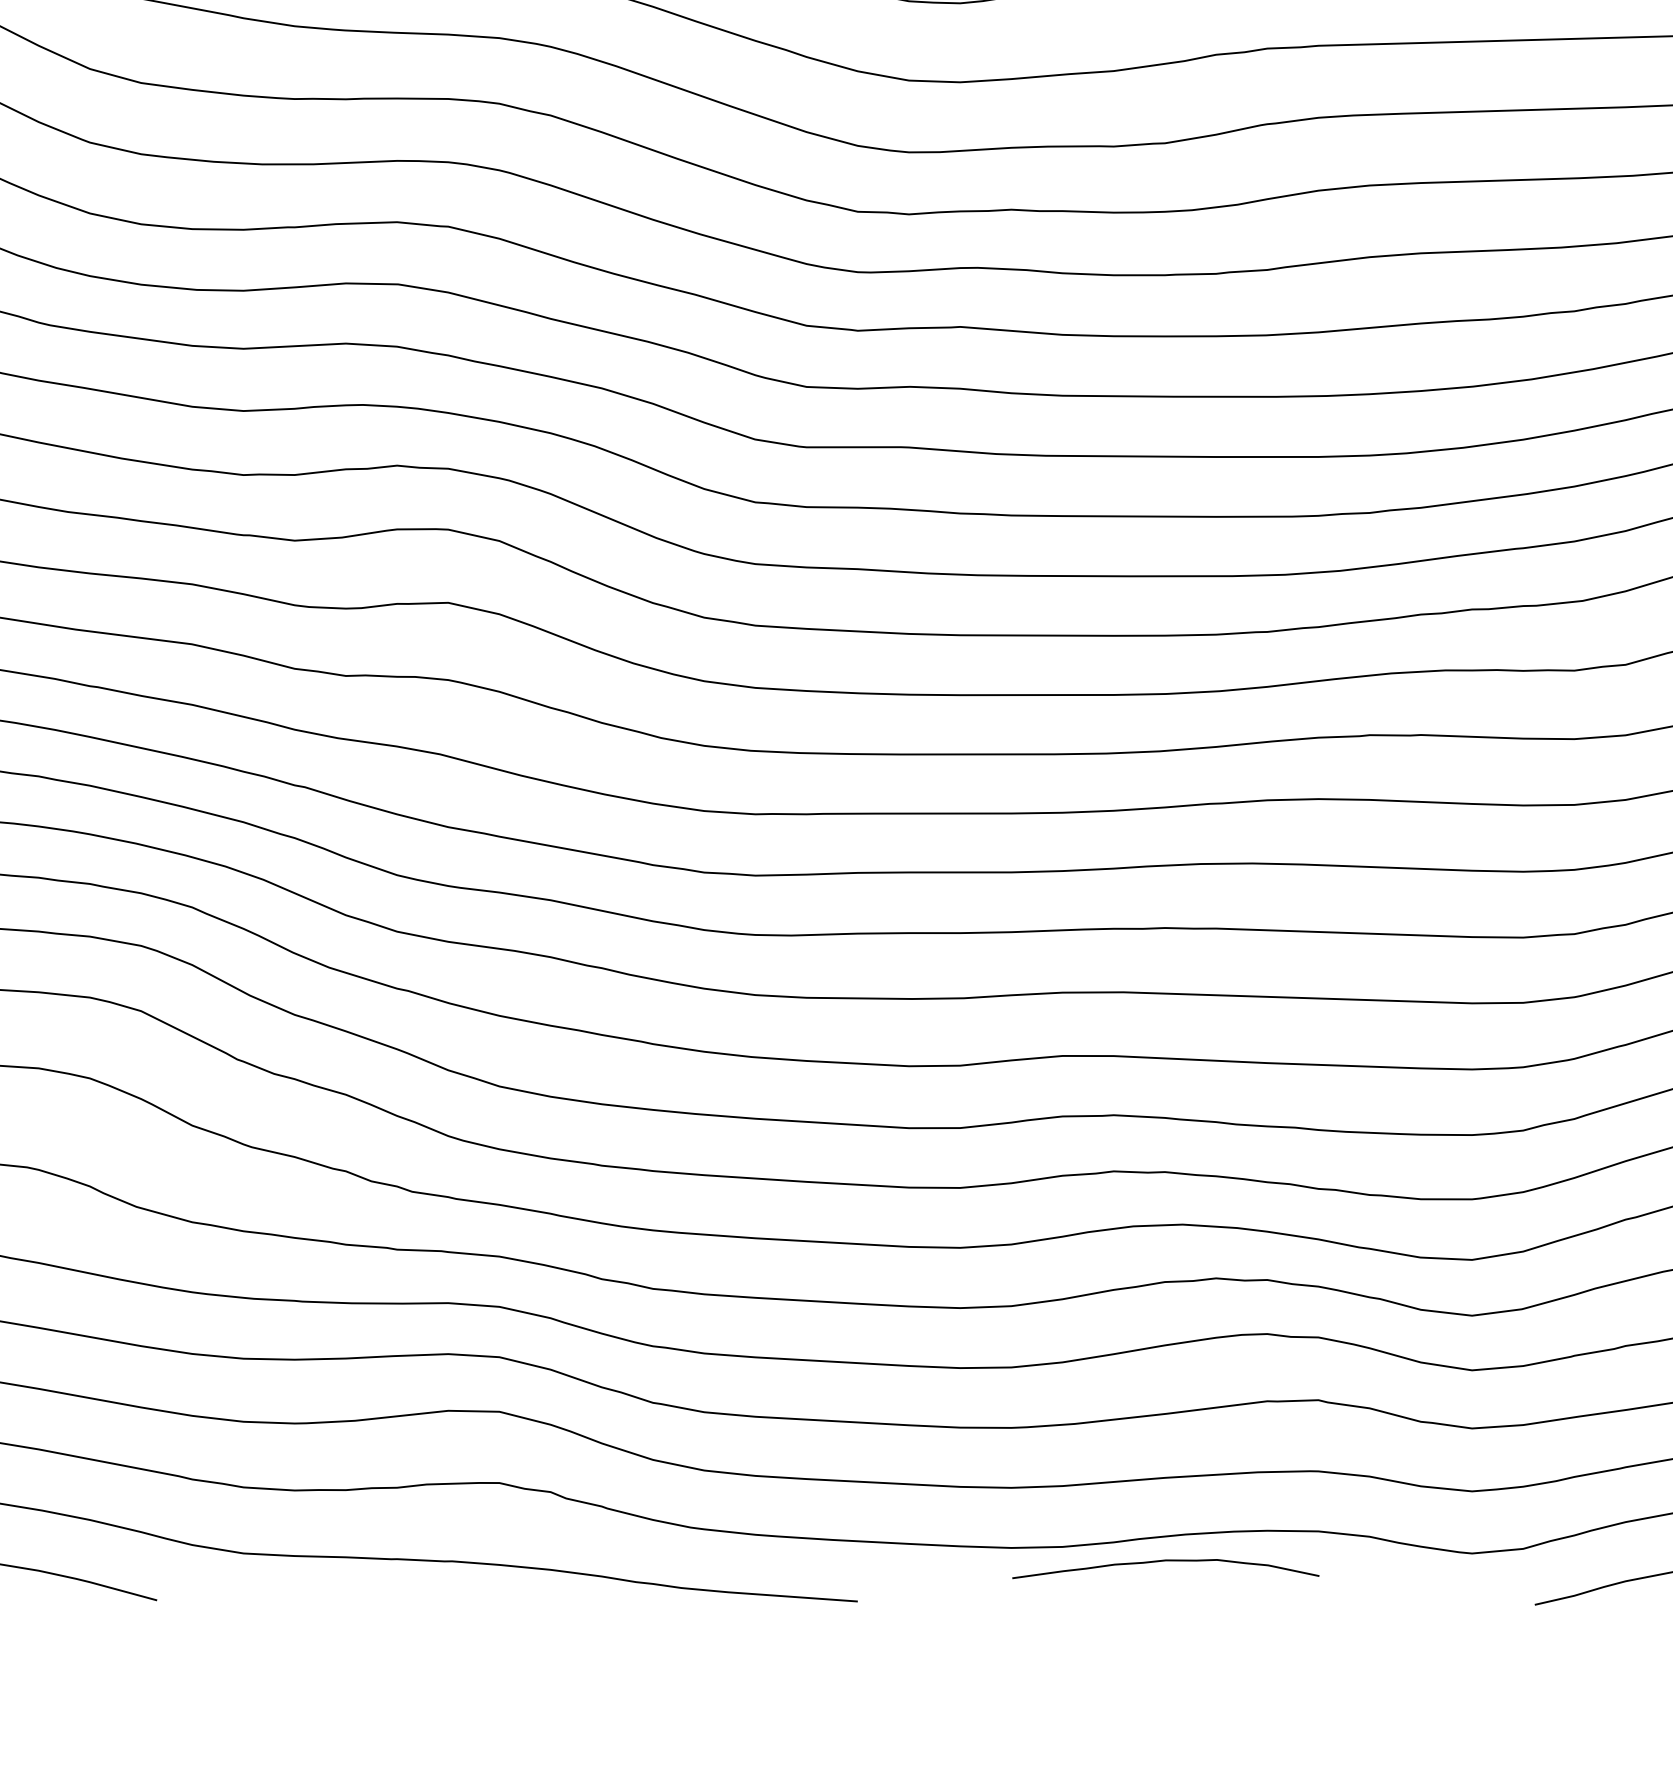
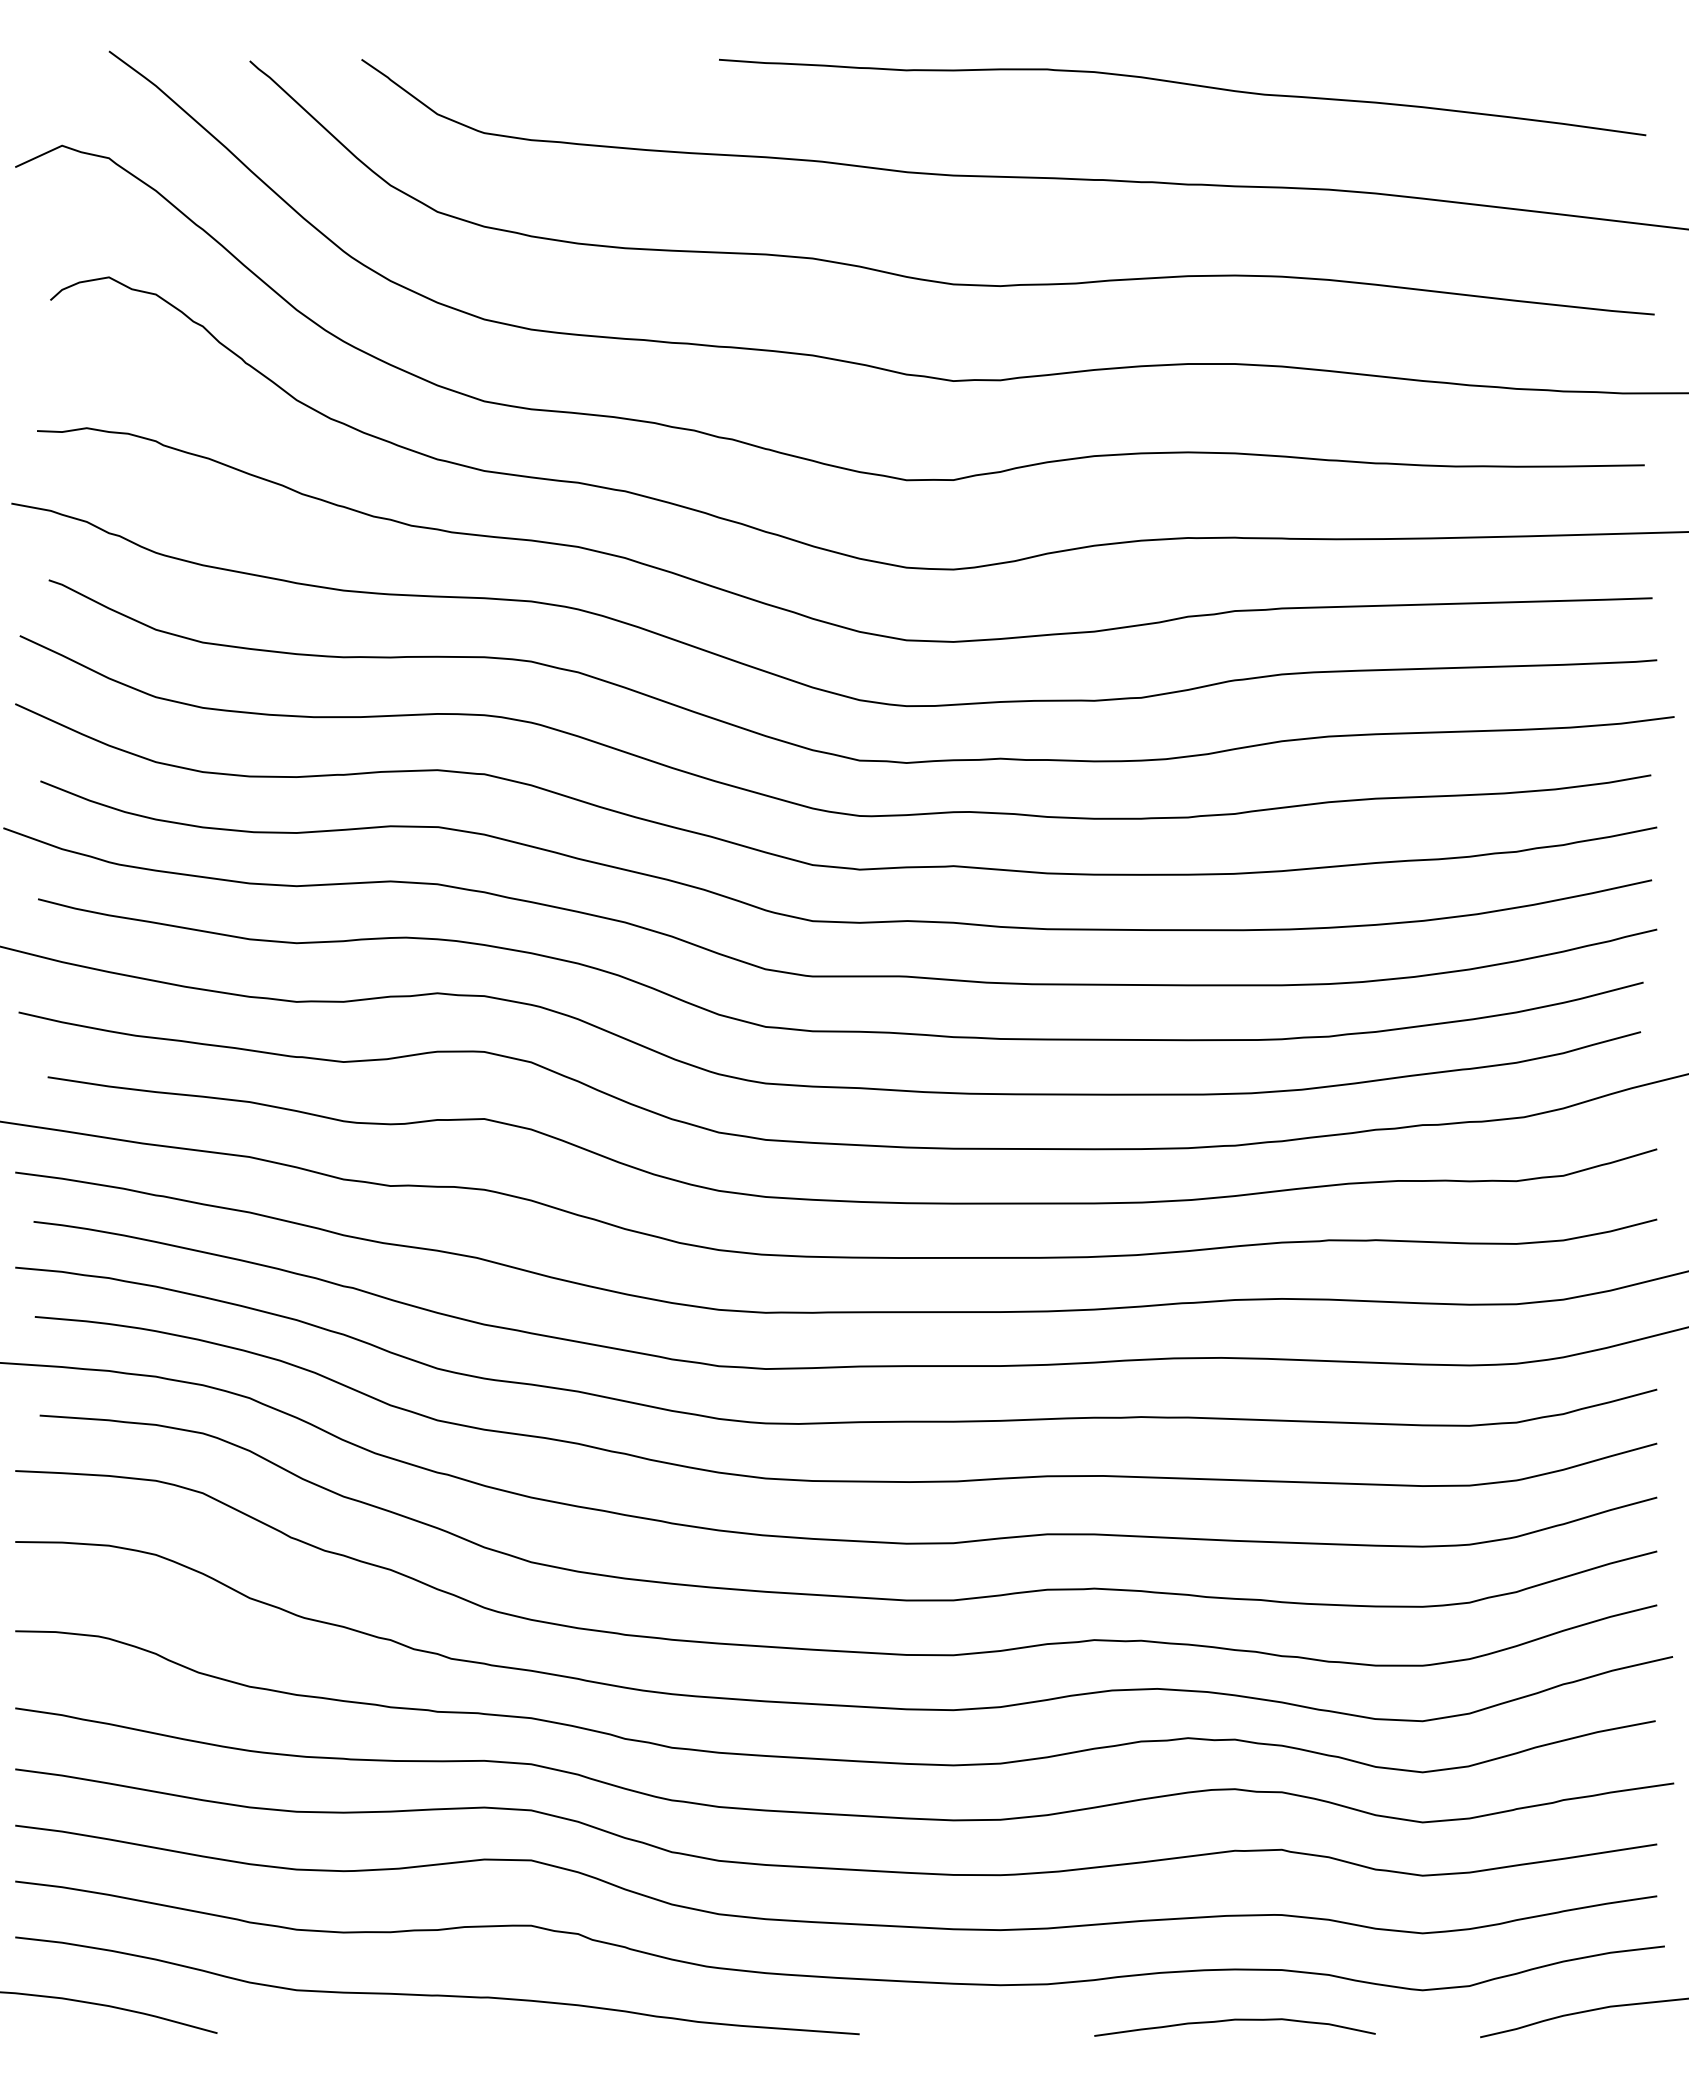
curve: (1165, 1561) -> (1234, 2020), moved

